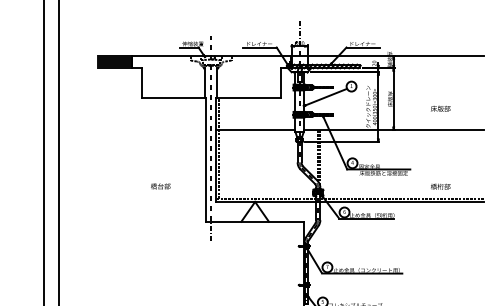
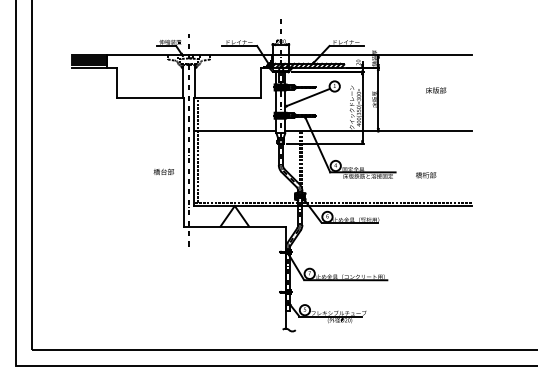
text: (441, 108) -> (436, 90), moved
text: (160, 185) -> (163, 171), moved
text: (441, 186) -> (426, 175), moved

